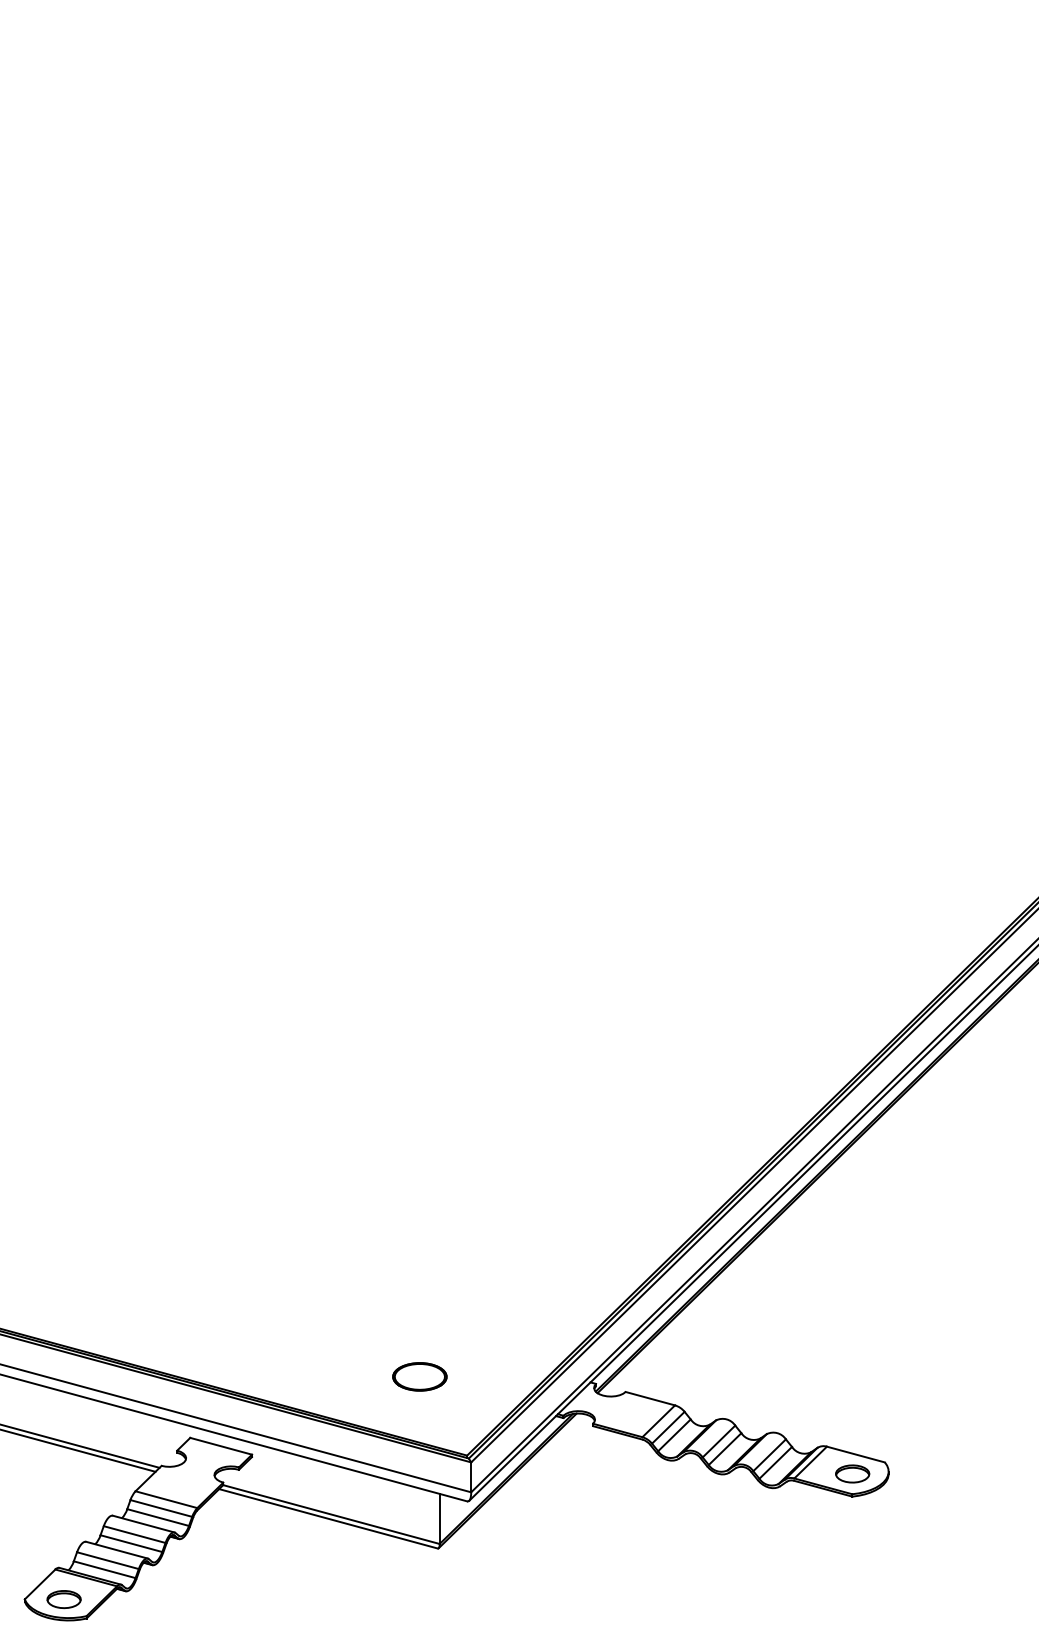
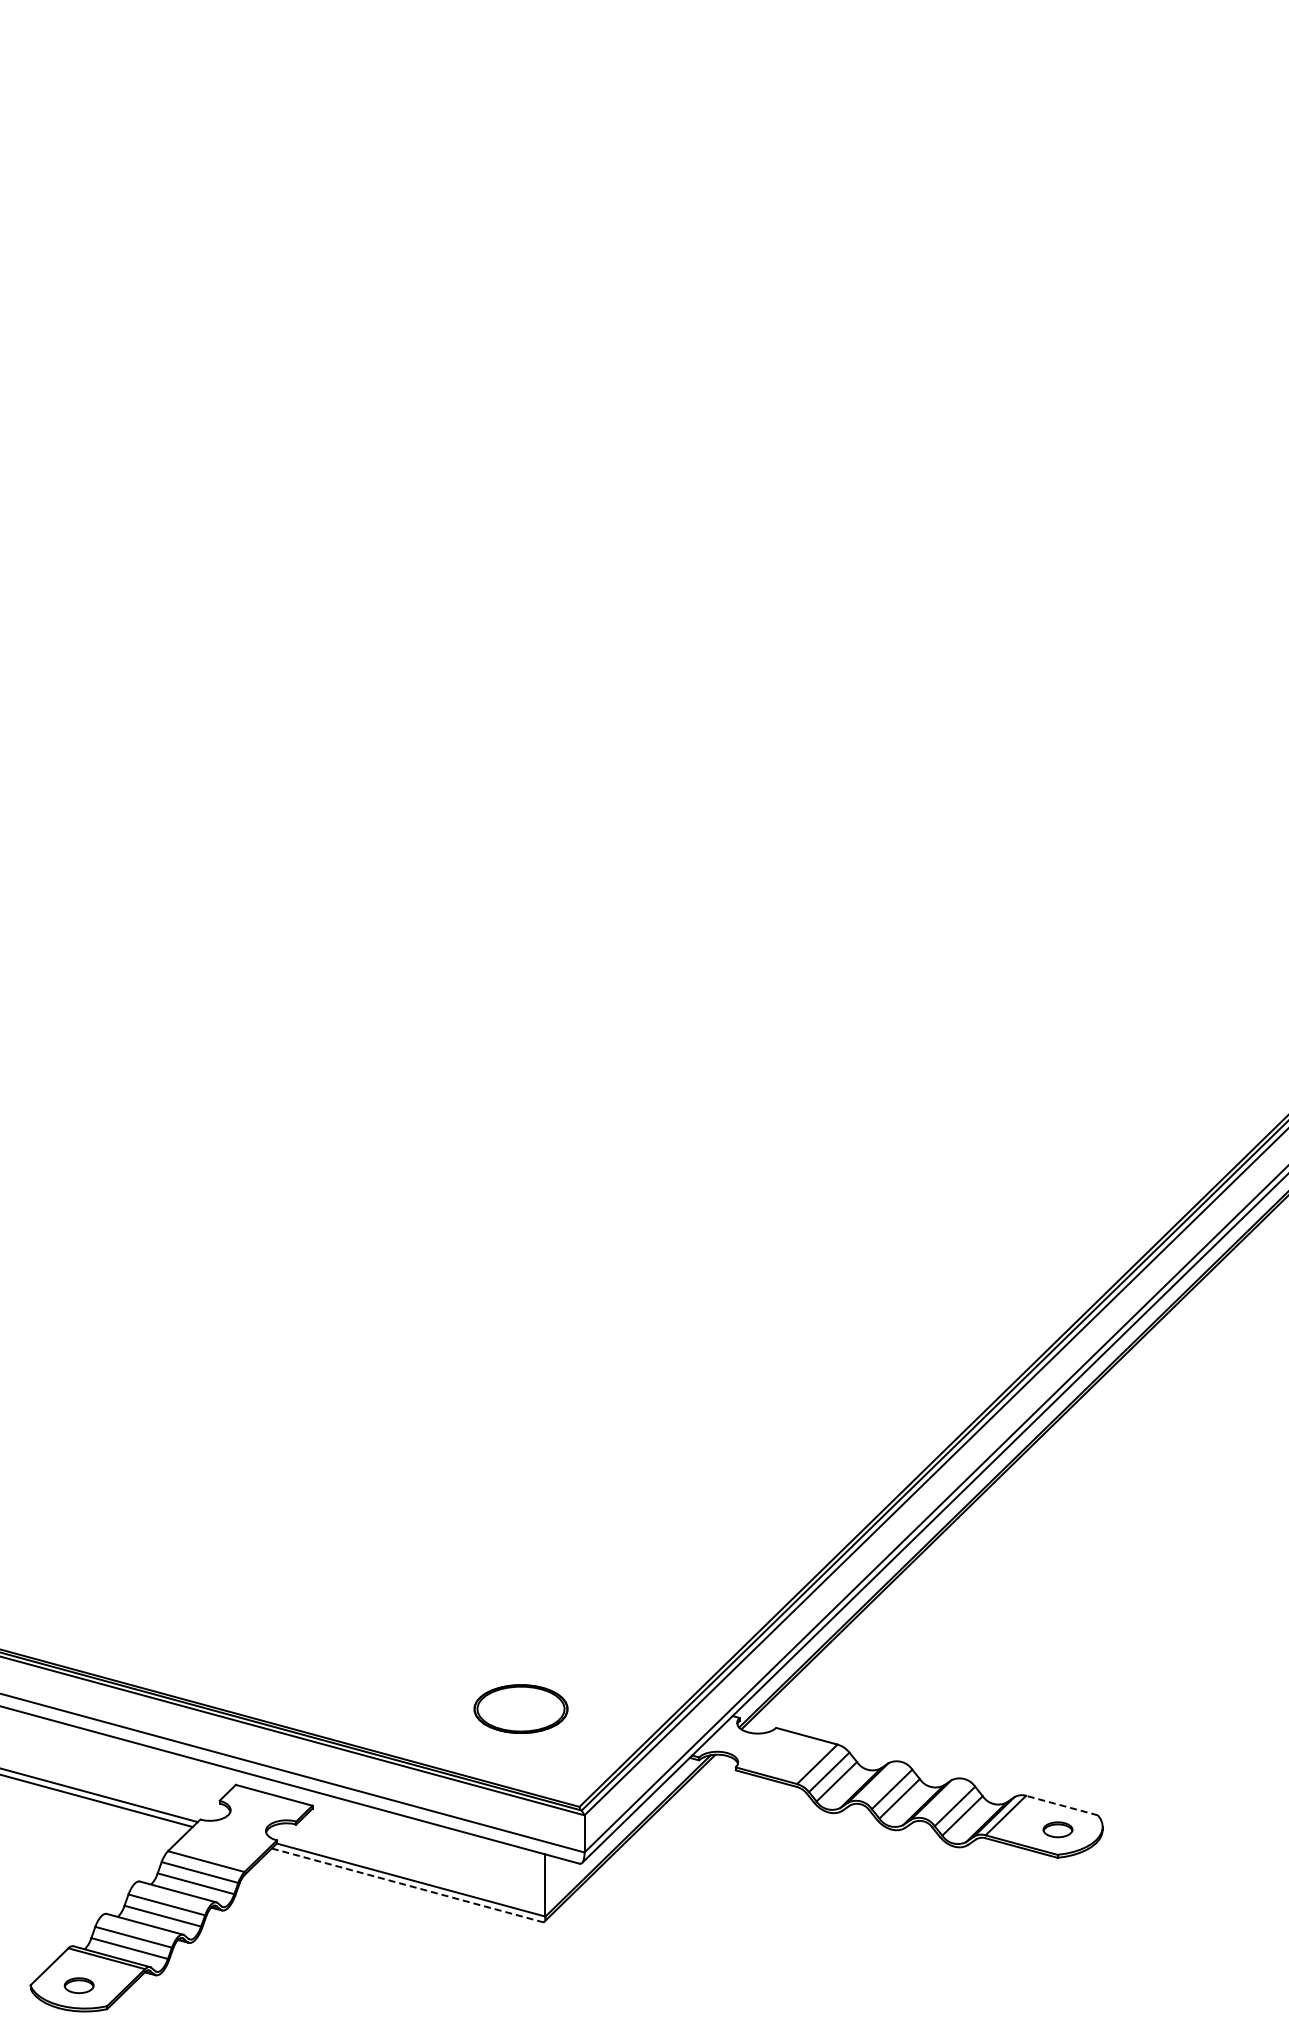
part: (419, 1377) -> (520, 1709), size x1.4
line: (855, 1454) -> (1061, 1805), solid -> dashed
part: (852, 1473) -> (1057, 1829), size x0.7
line: (328, 1518) -> (407, 1885), solid -> dashed
part: (63, 1599) -> (78, 1985), size x0.7

